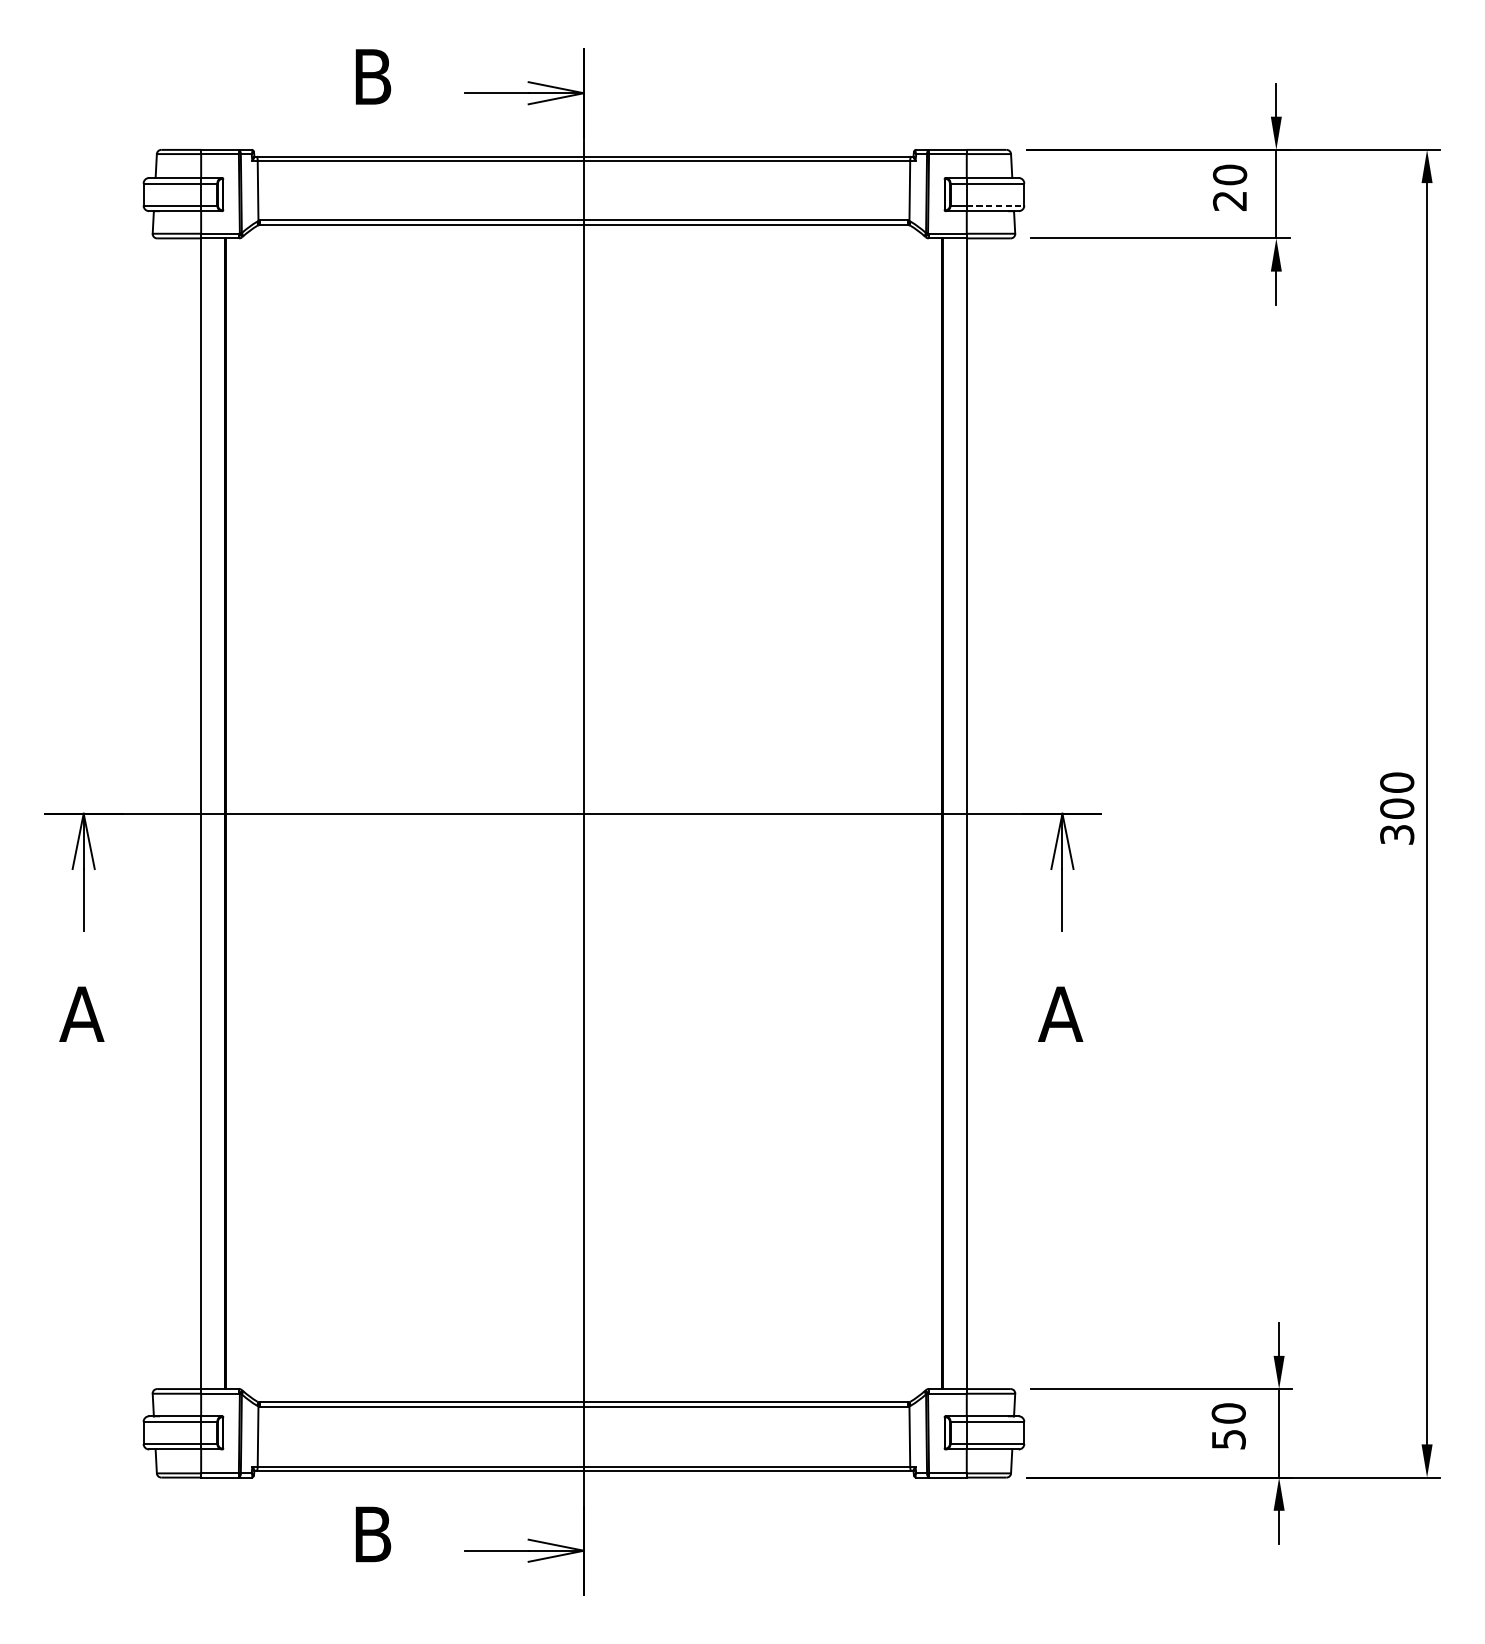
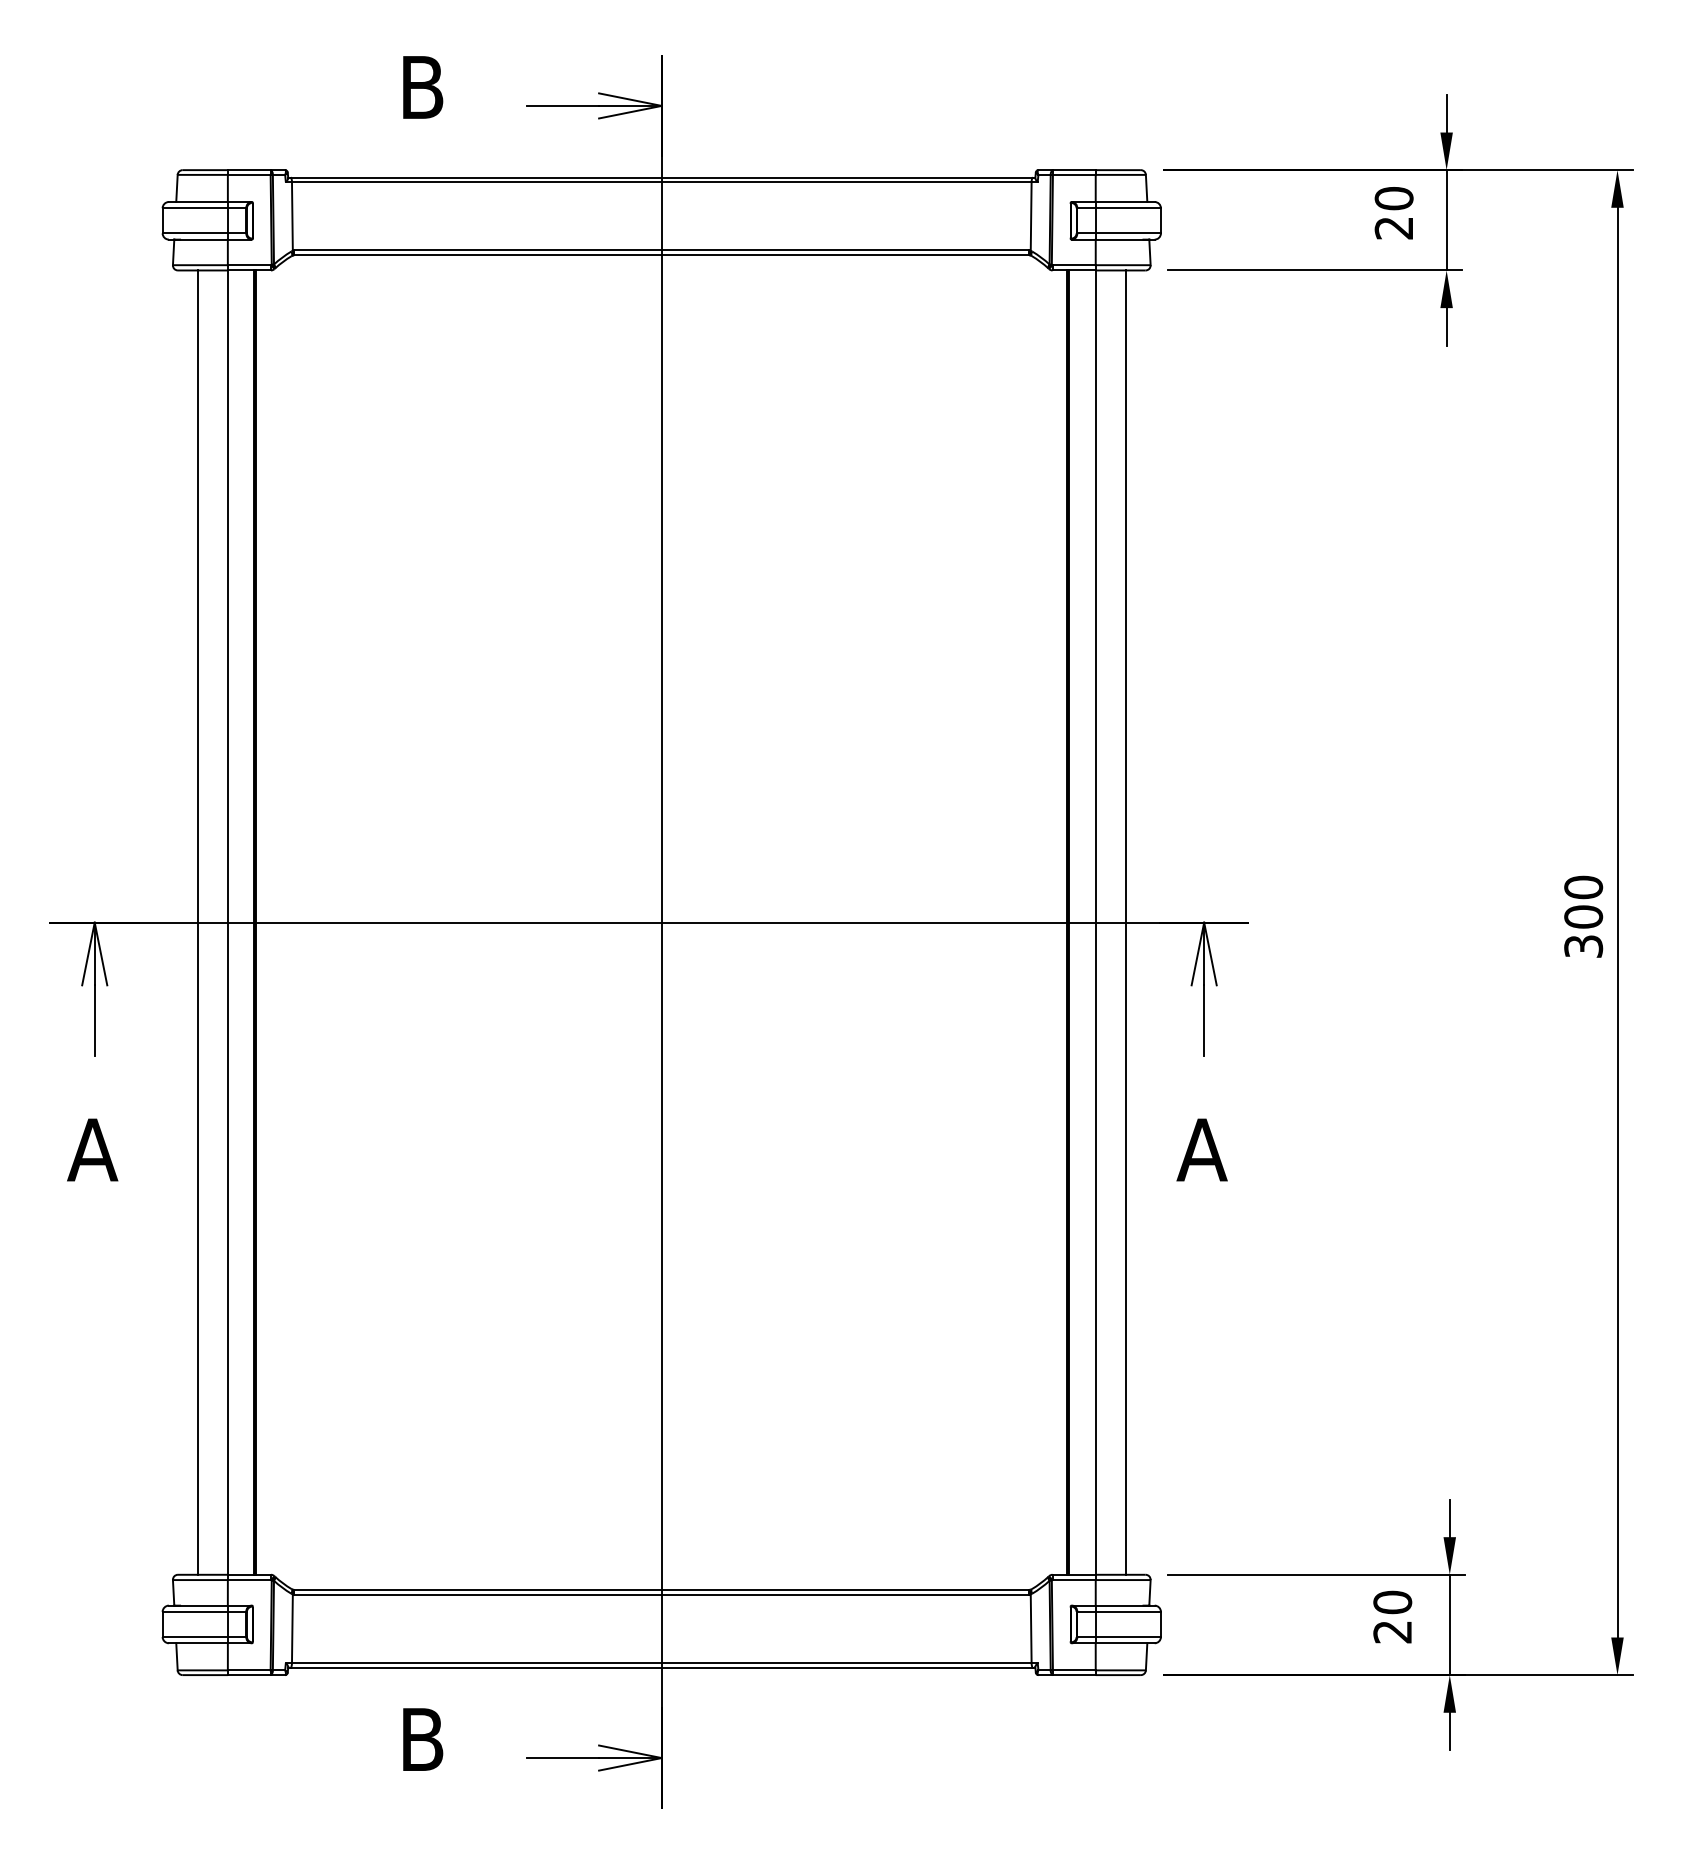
line: (995, 205) -> (1128, 233), dashed -> solid
line: (174, 813) -> (197, 922), added
line: (993, 813) -> (1125, 922), added
text: (1228, 1439) -> (1392, 1632), 50 -> 20

